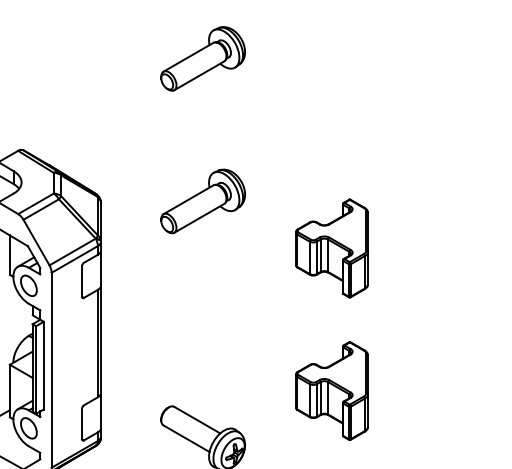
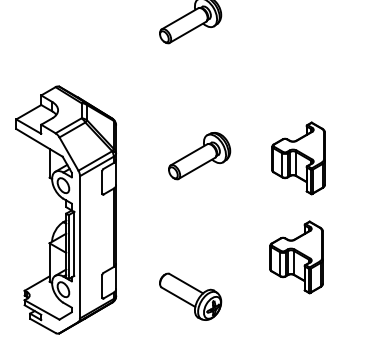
part: (202, 202) -> (199, 156), moved
part: (331, 248) -> (298, 158), moved
part: (331, 391) -> (296, 257), moved

